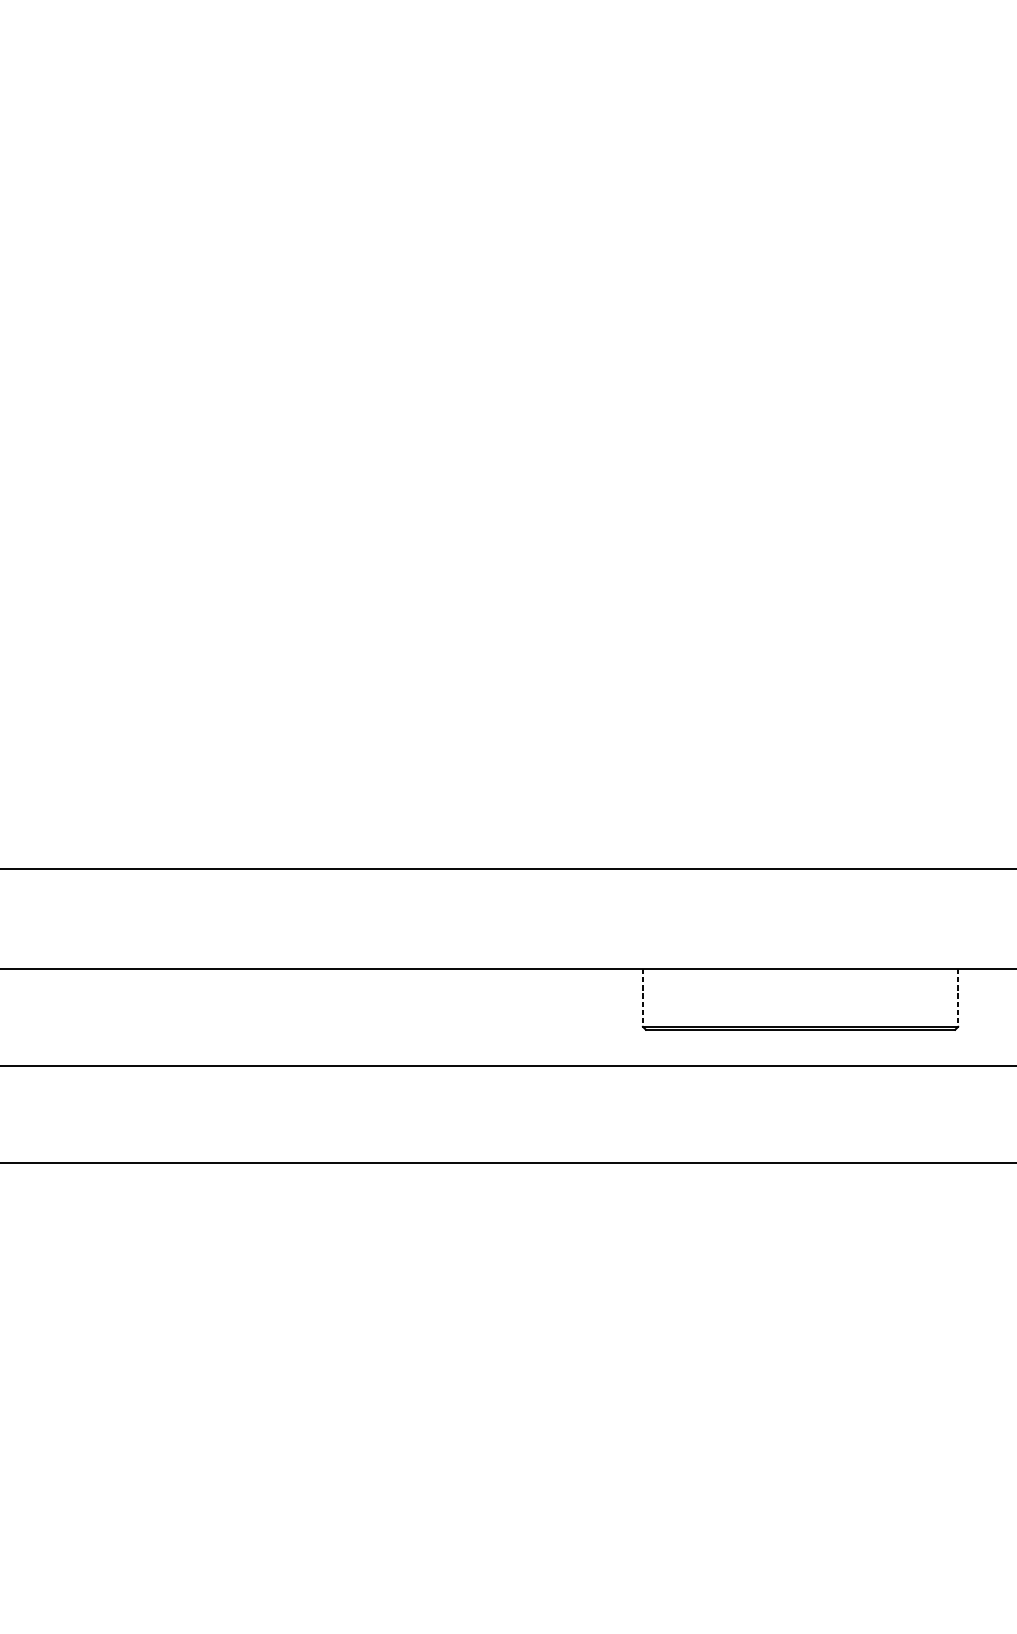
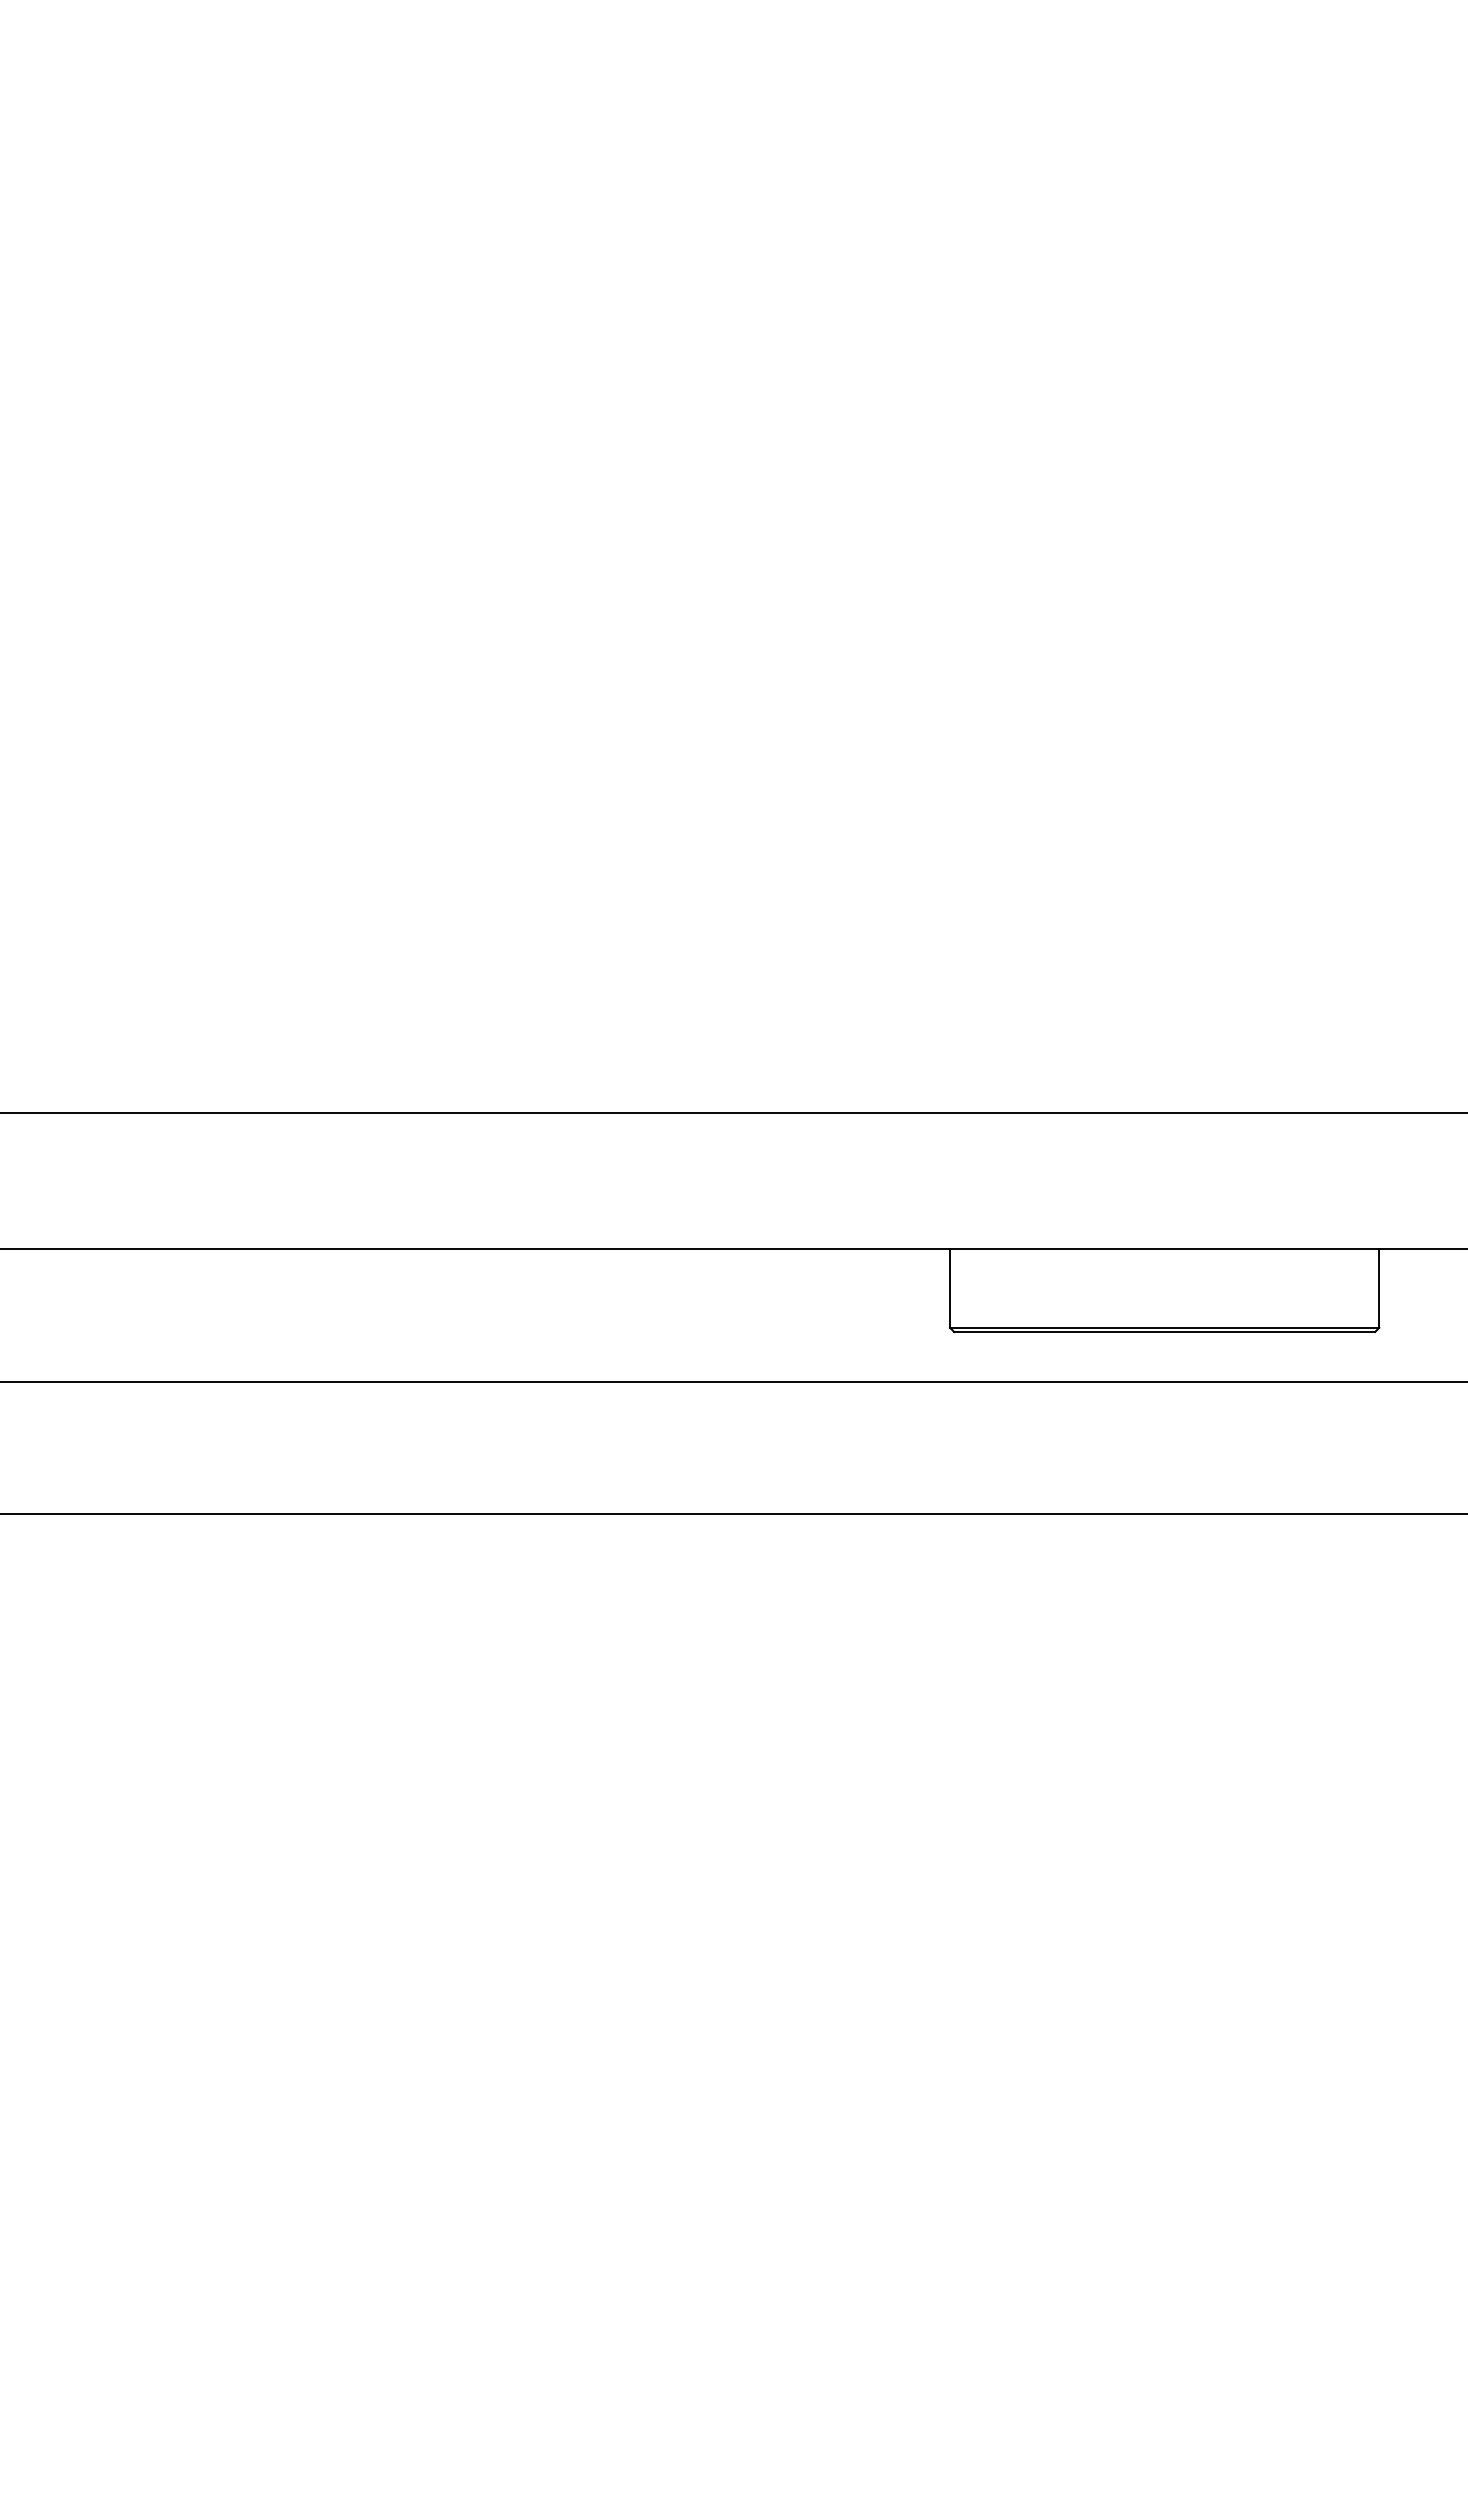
line: (643, 998) -> (950, 1289), dashed -> solid
line: (958, 998) -> (1379, 1289), dashed -> solid

